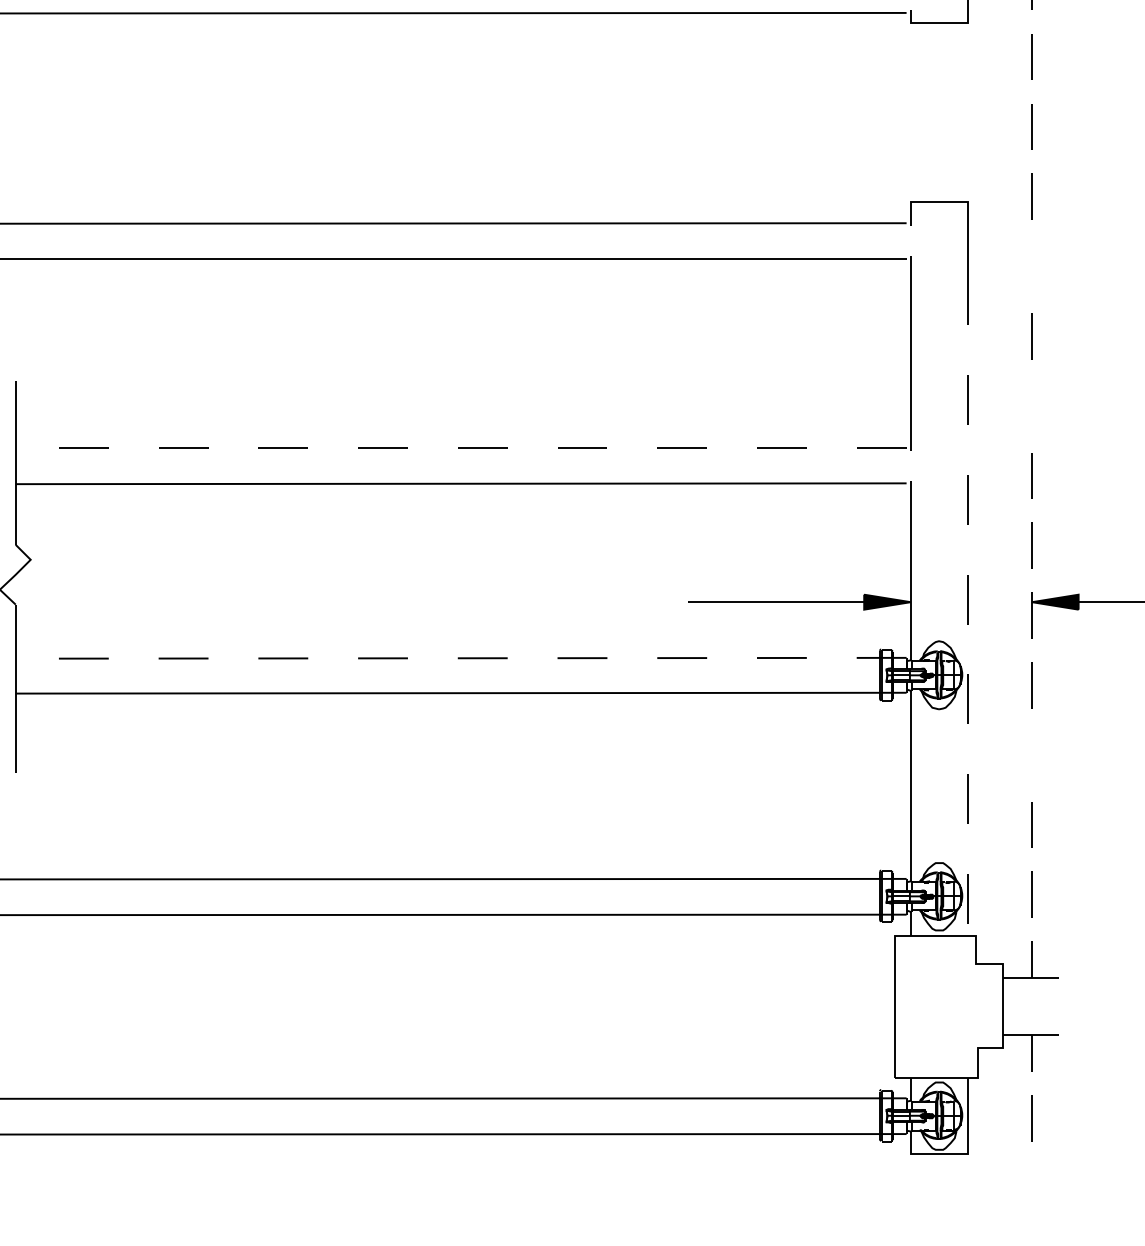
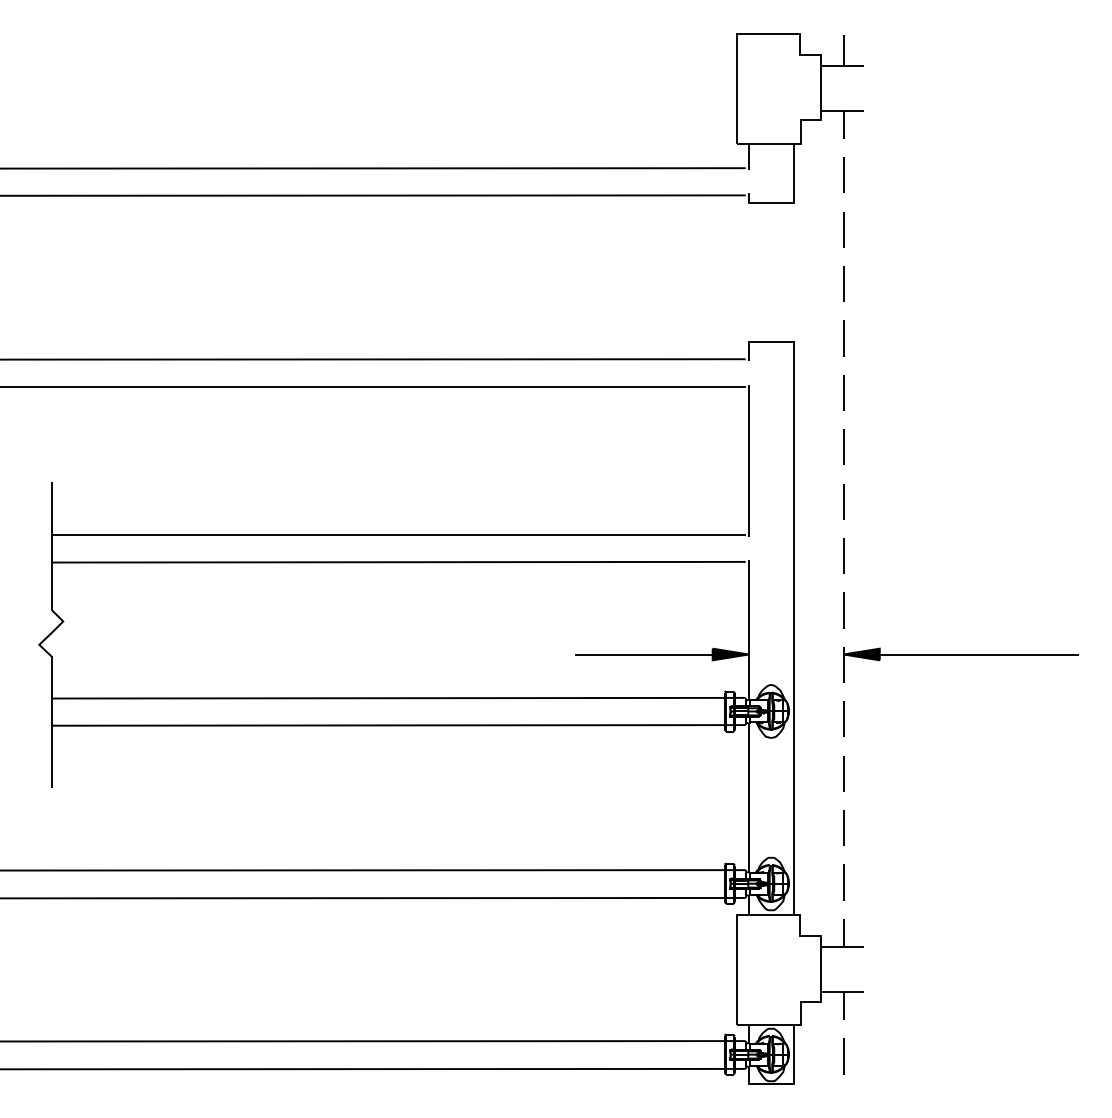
line: (1032, 265) -> (843, 392), added
line: (1032, 405) -> (843, 501), added
line: (460, 448) -> (398, 534), dashed -> solid
line: (967, 606) -> (793, 657), dashed -> solid
line: (460, 658) -> (398, 698), dashed -> solid
line: (1032, 754) -> (843, 773), added

